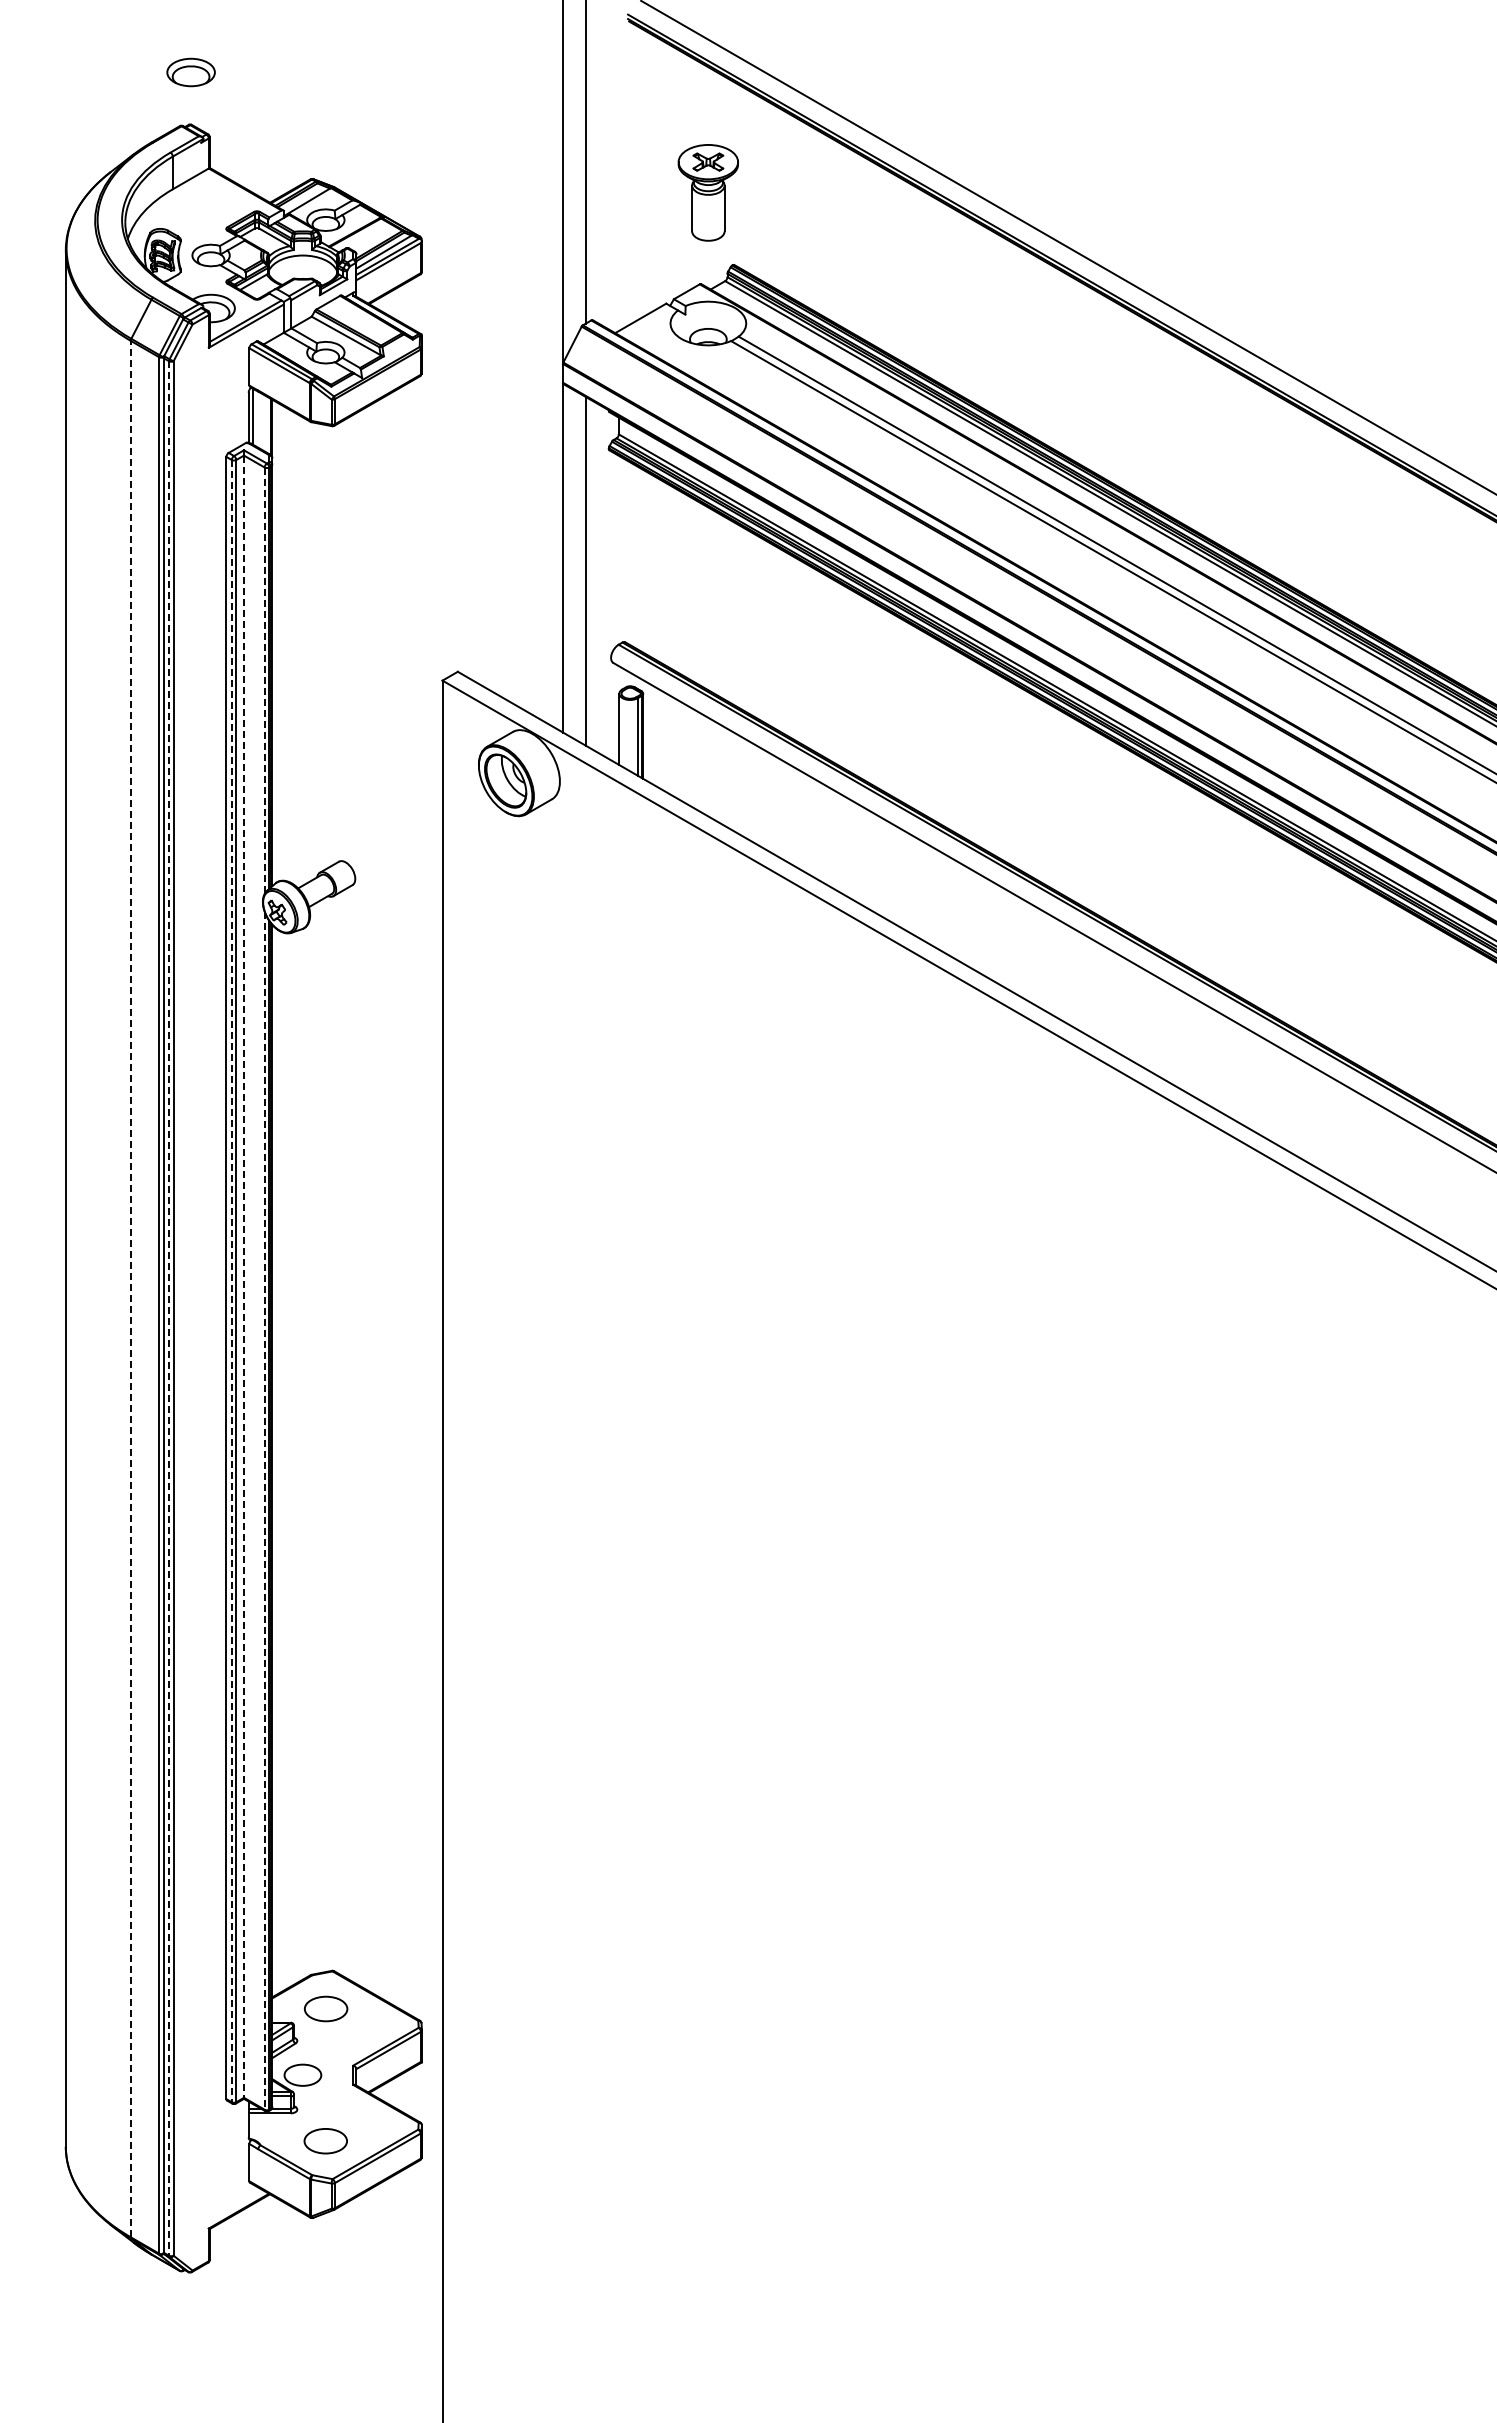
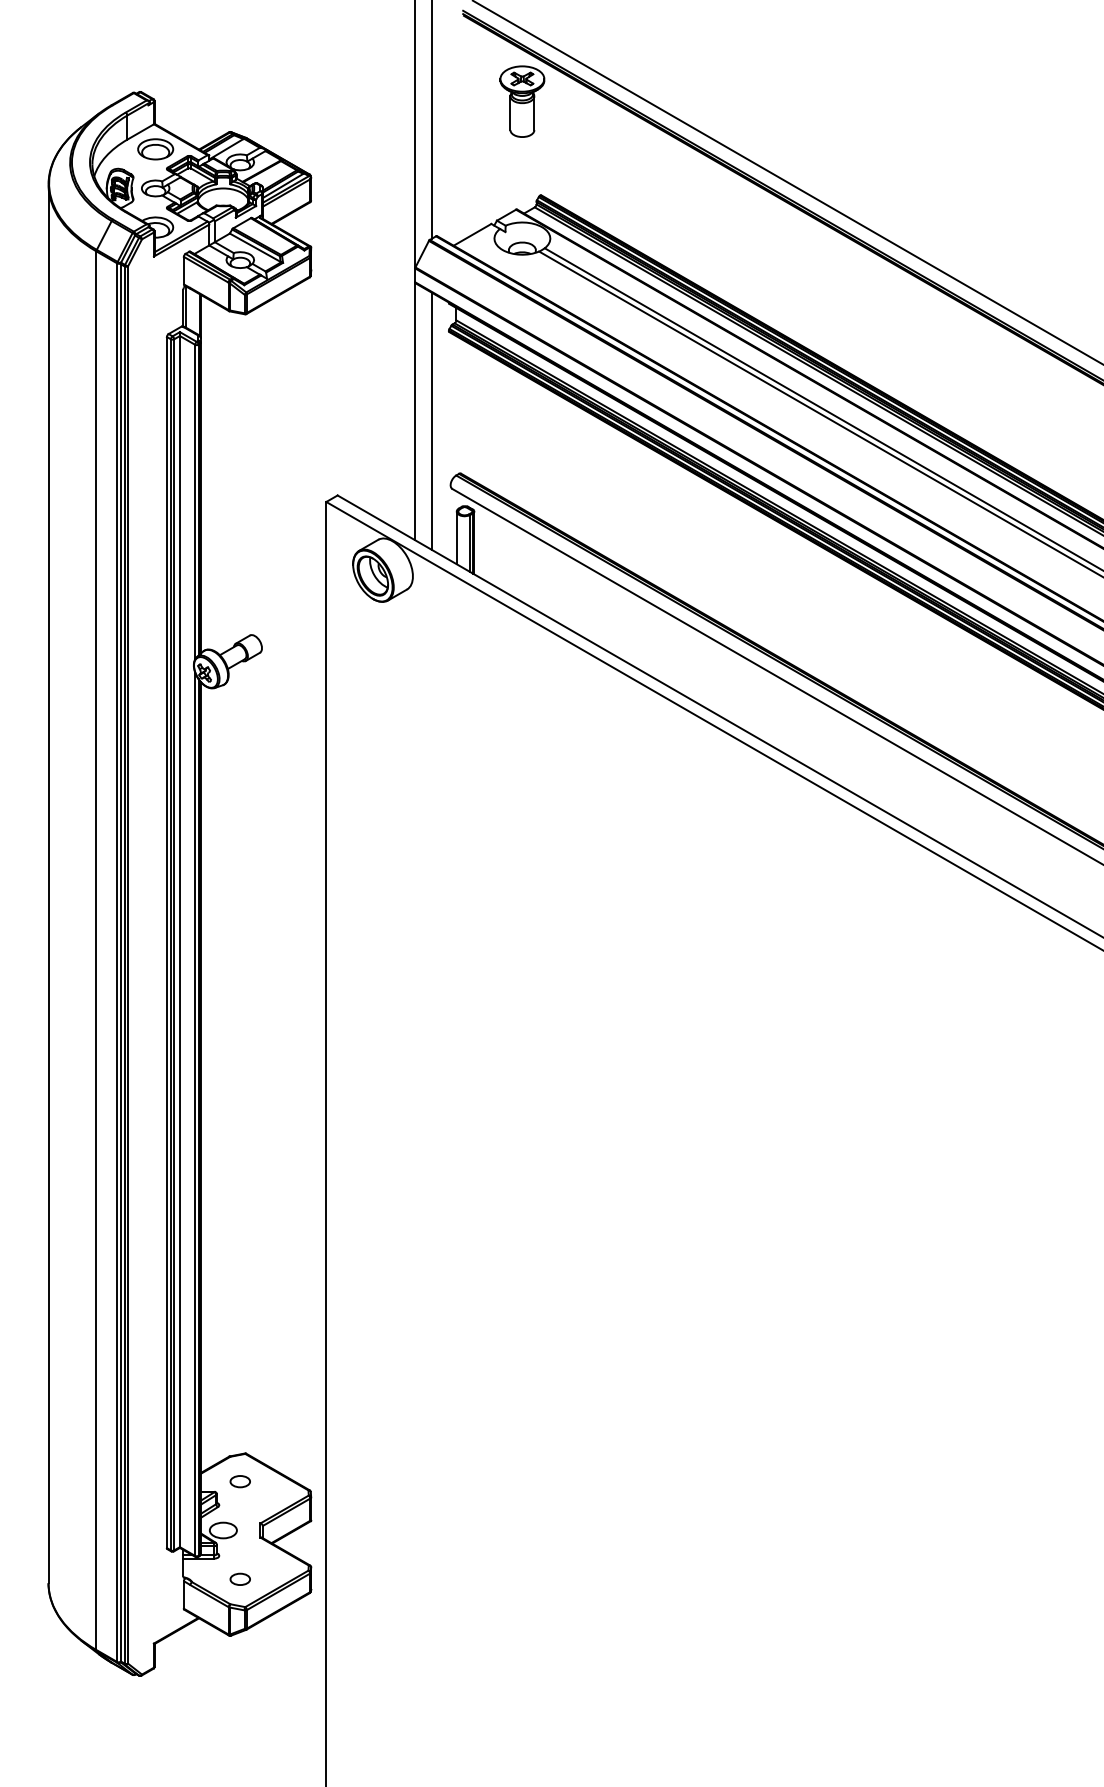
part: (190, 72) -> (155, 149), moved
part: (707, 192) -> (521, 101), moved
line: (264, 681) -> (195, 502), dashed -> solid
line: (244, 1277) -> (180, 942), dashed -> solid
line: (231, 1281) -> (170, 945), dashed -> solid
line: (130, 1288) -> (96, 950), dashed -> solid
line: (169, 1309) -> (124, 965), dashed -> solid
line: (264, 1511) -> (195, 1114), dashed -> solid
part: (325, 2008) -> (240, 1481), size x0.62
part: (325, 2141) -> (240, 1579), size x0.62

